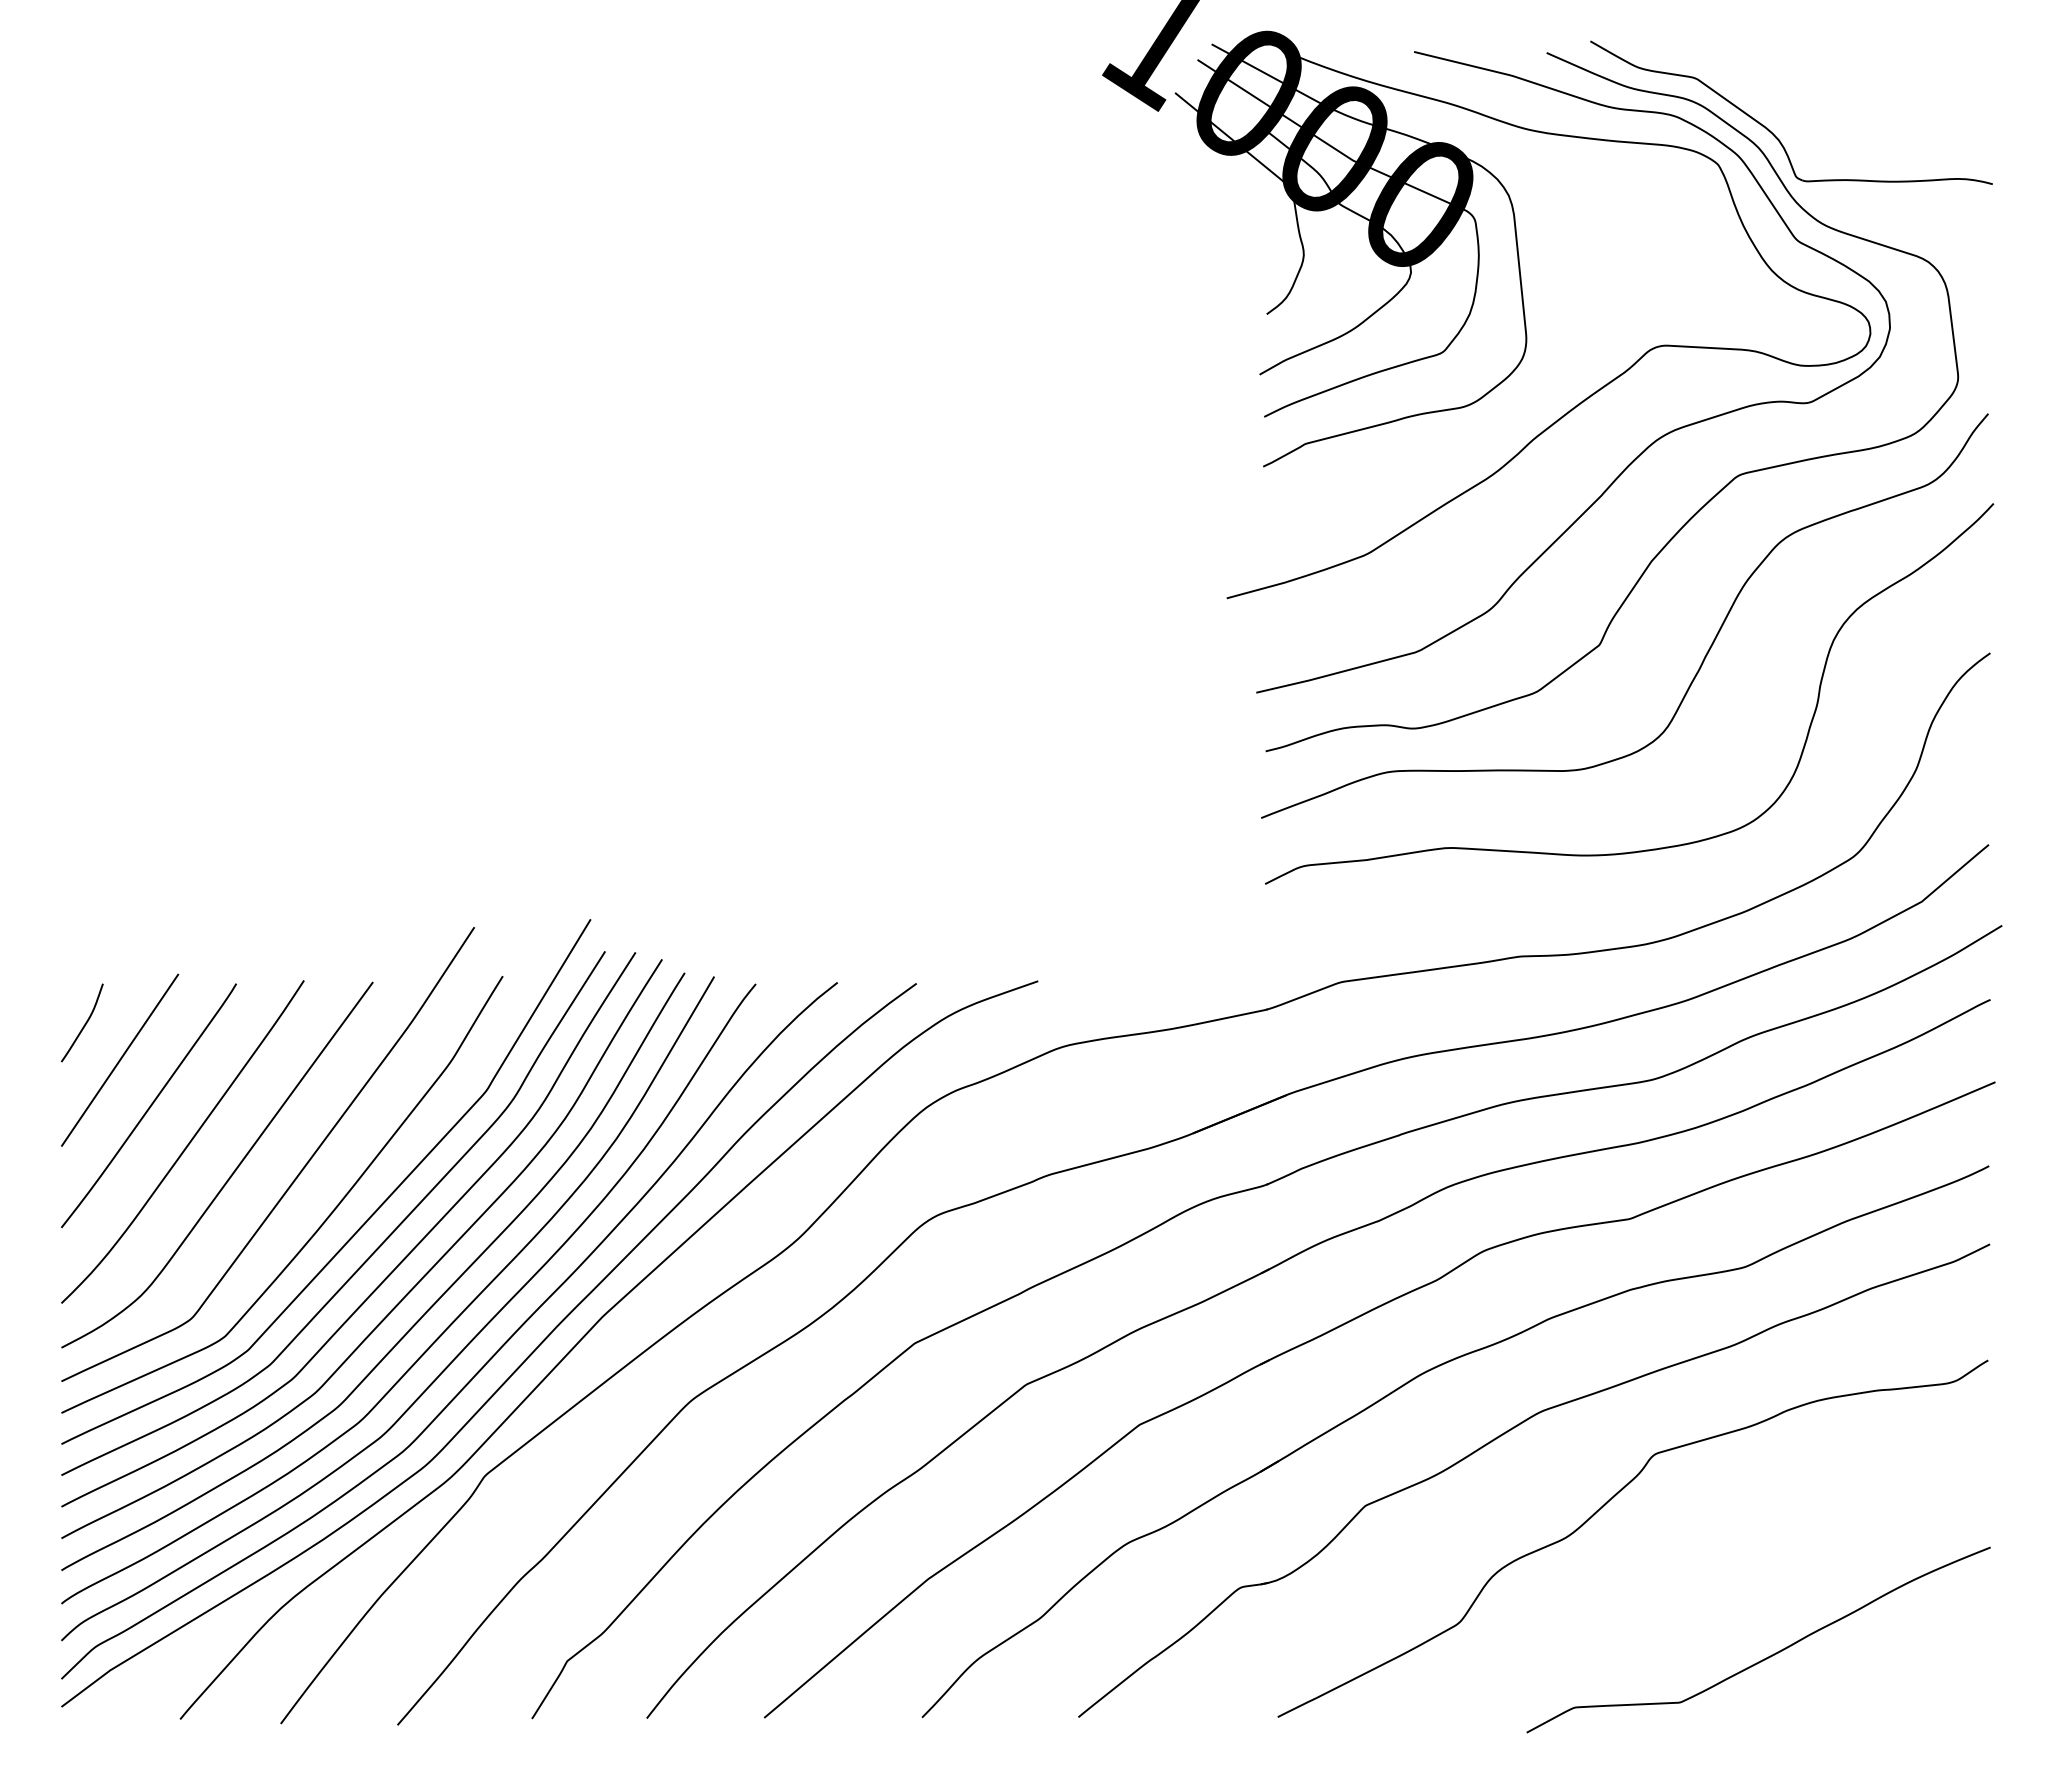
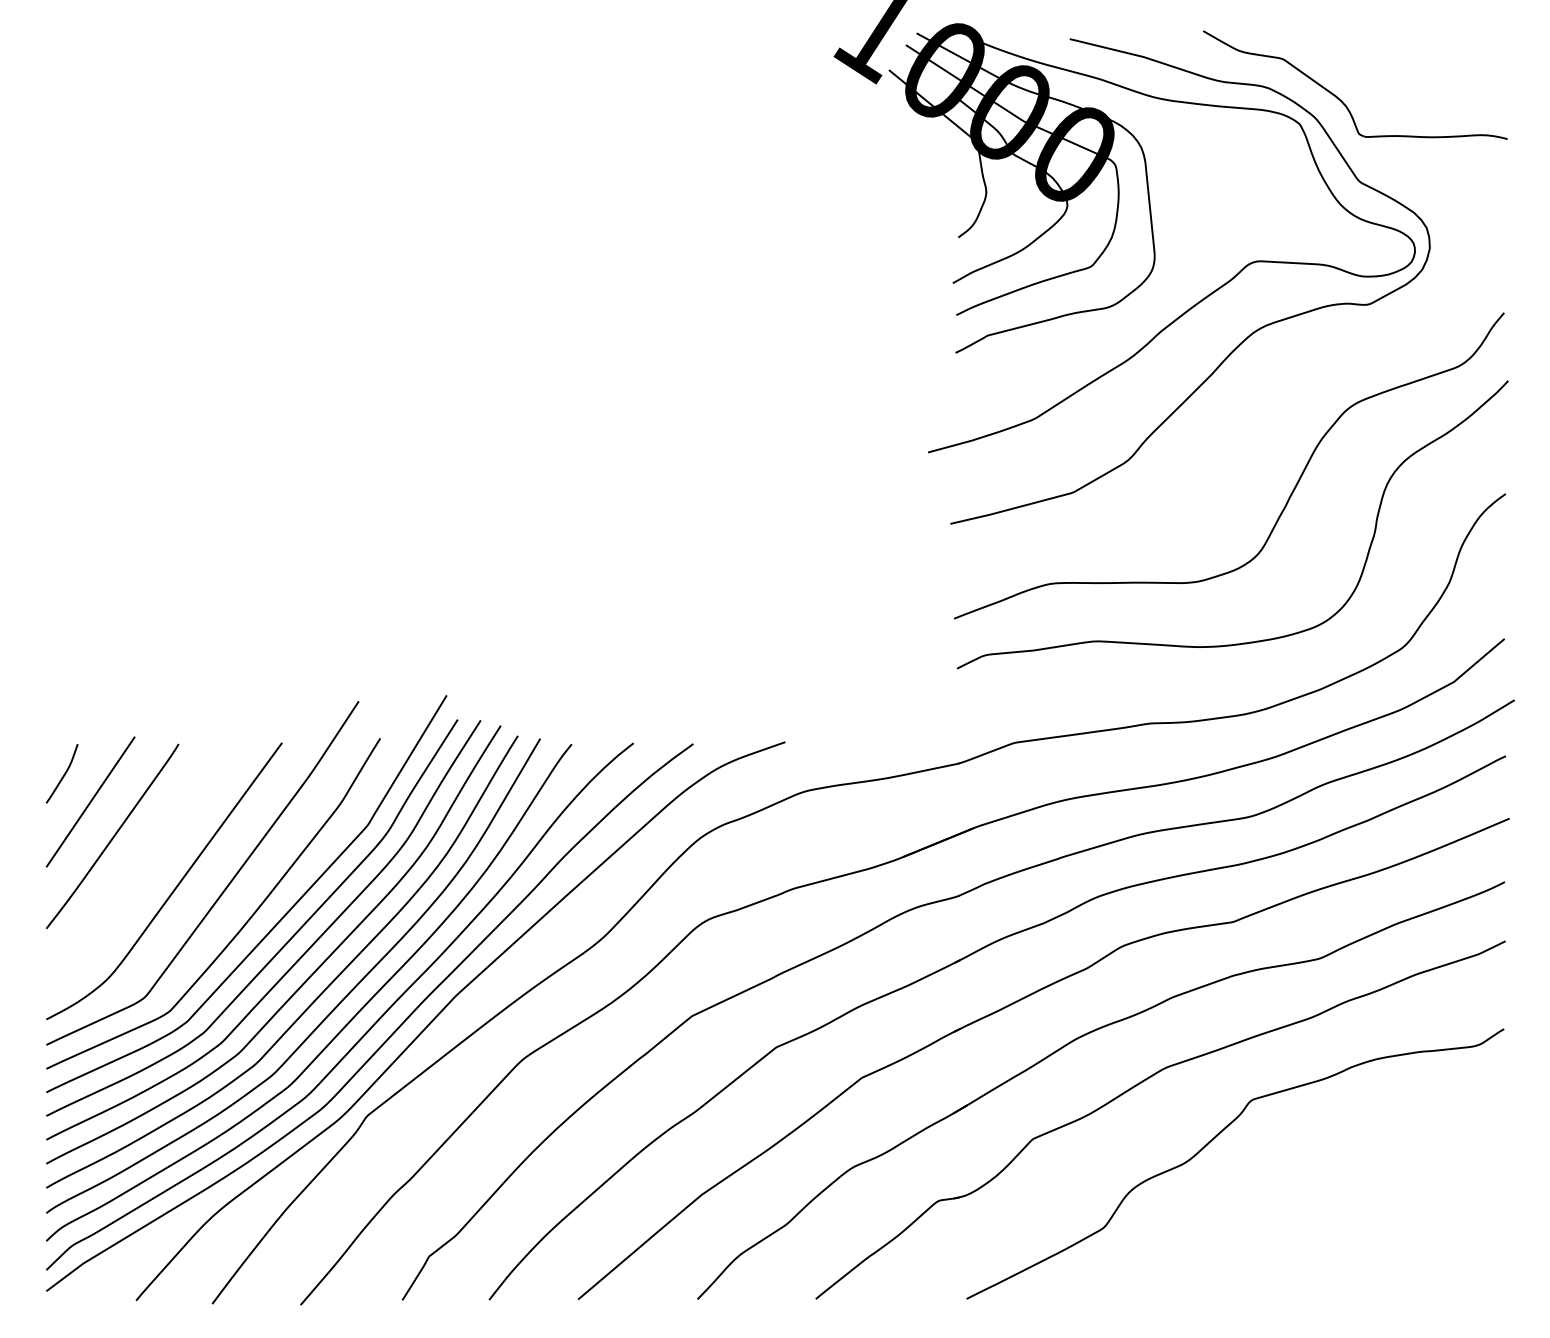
curve: (1699, 508) -> (1285, 384), removed
curve: (186, 1145) -> (140, 866), removed
curve: (1766, 1657) -> (1336, 1253), removed

